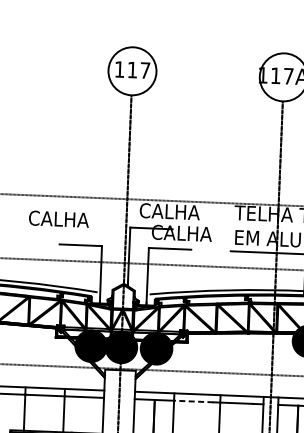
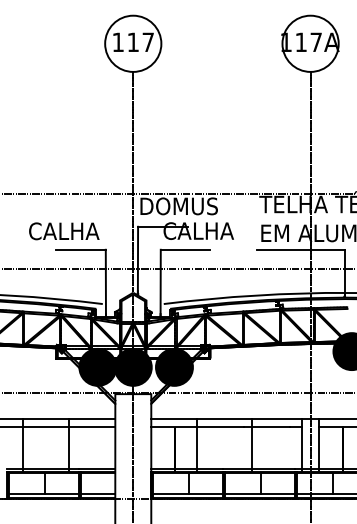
text: (166, 211) -> (179, 206), CALHA -> DOMUS
text: (59, 219) -> (64, 231), moved
line: (193, 401) -> (220, 427), dashed -> solid

